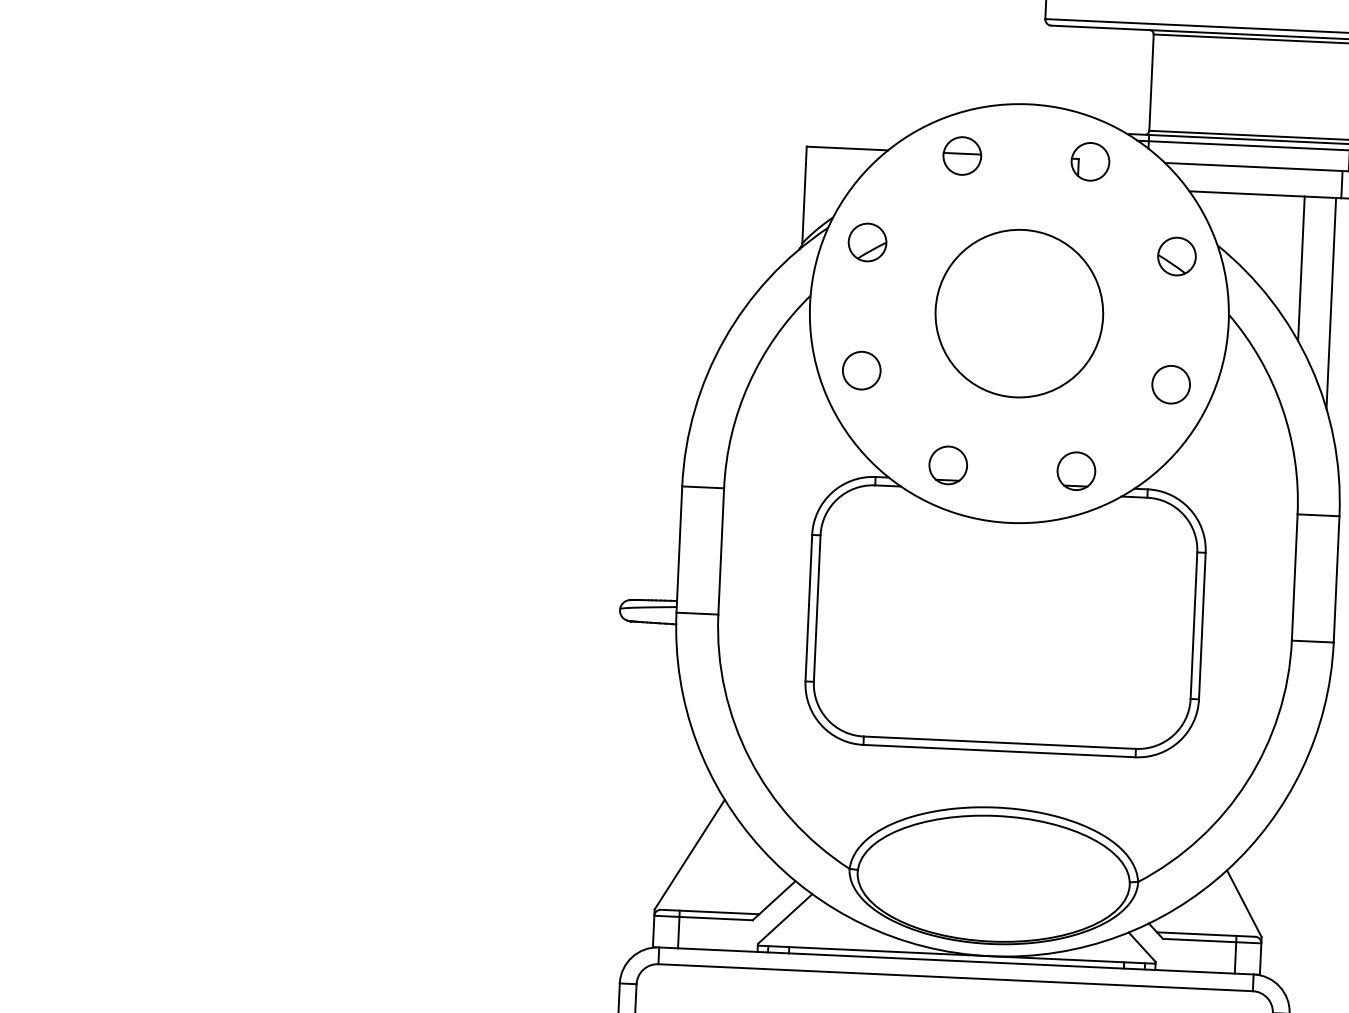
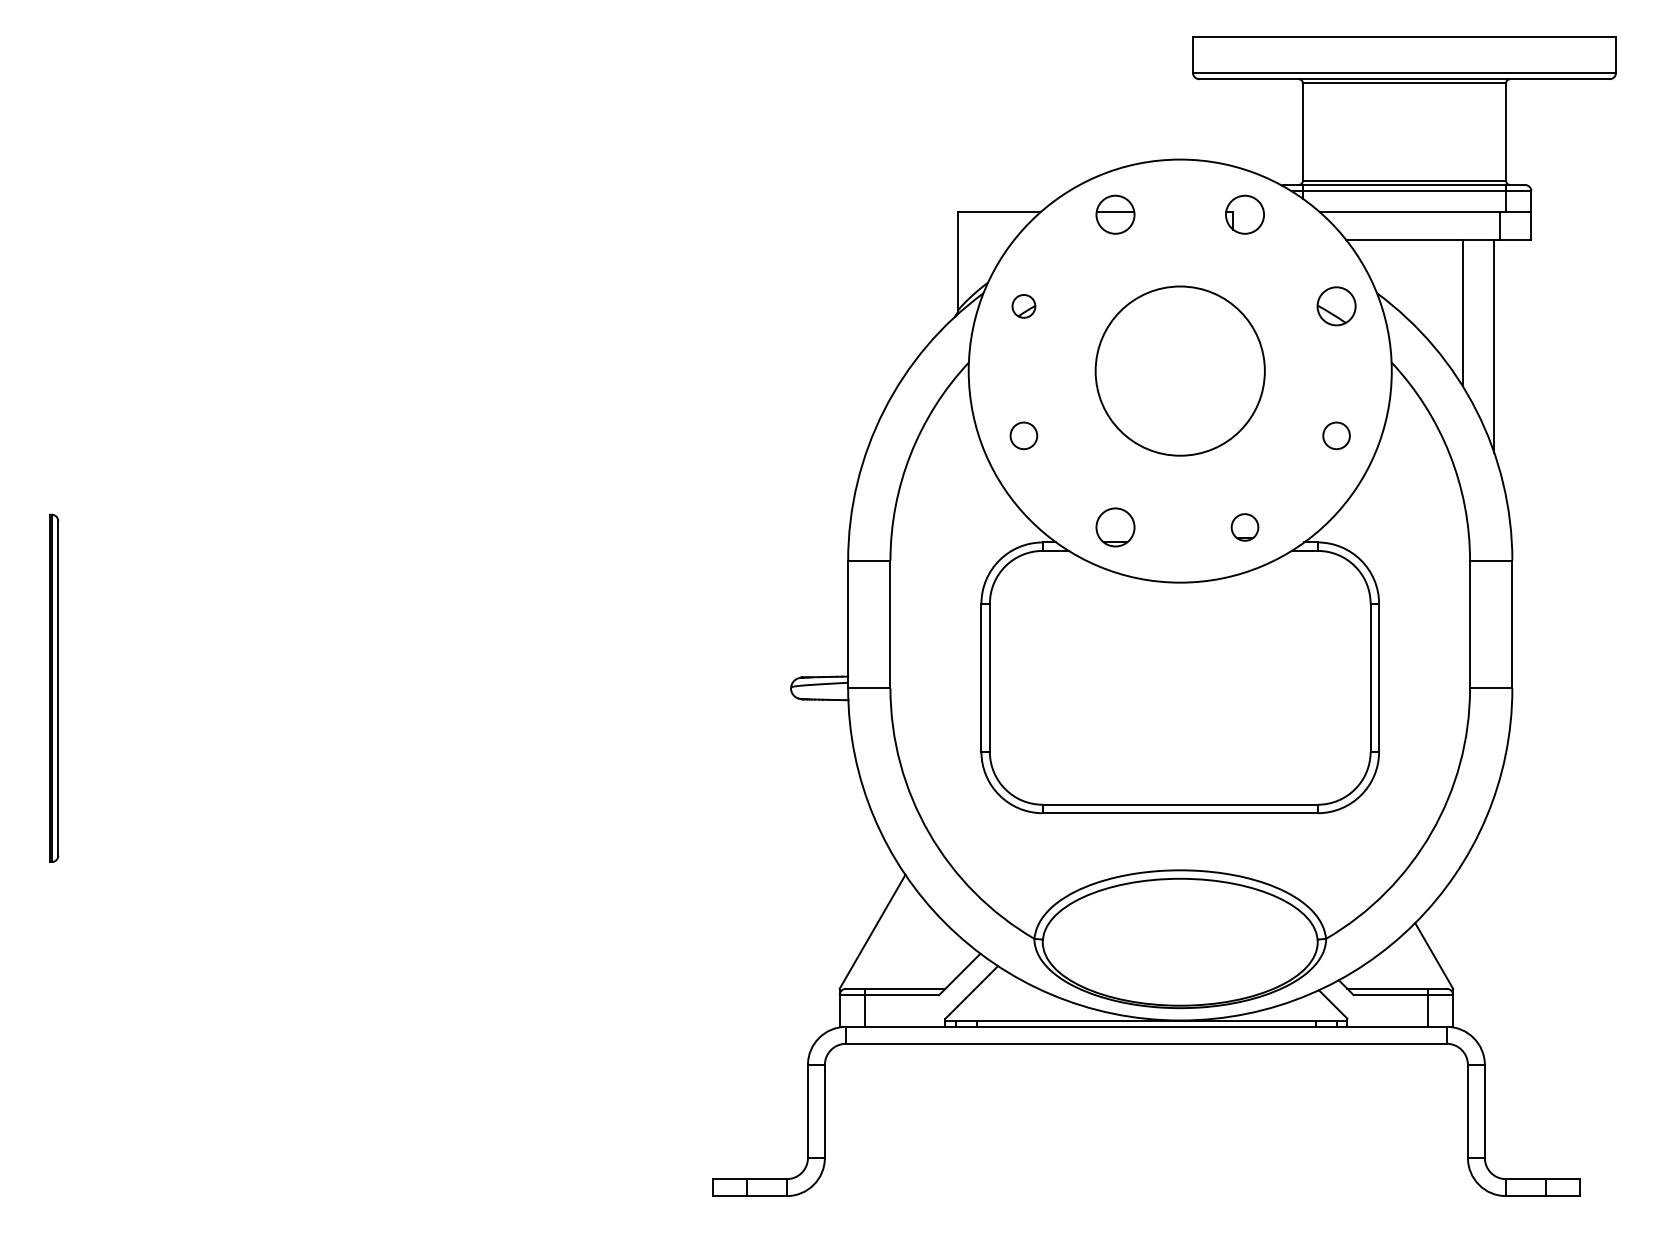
part: (867, 242) -> (1023, 306), size x0.6
circle: (861, 370) -> (1023, 435), size x0.7
circle: (1171, 384) -> (1336, 435), size x0.7
part: (1075, 471) -> (1244, 527), size x0.7

